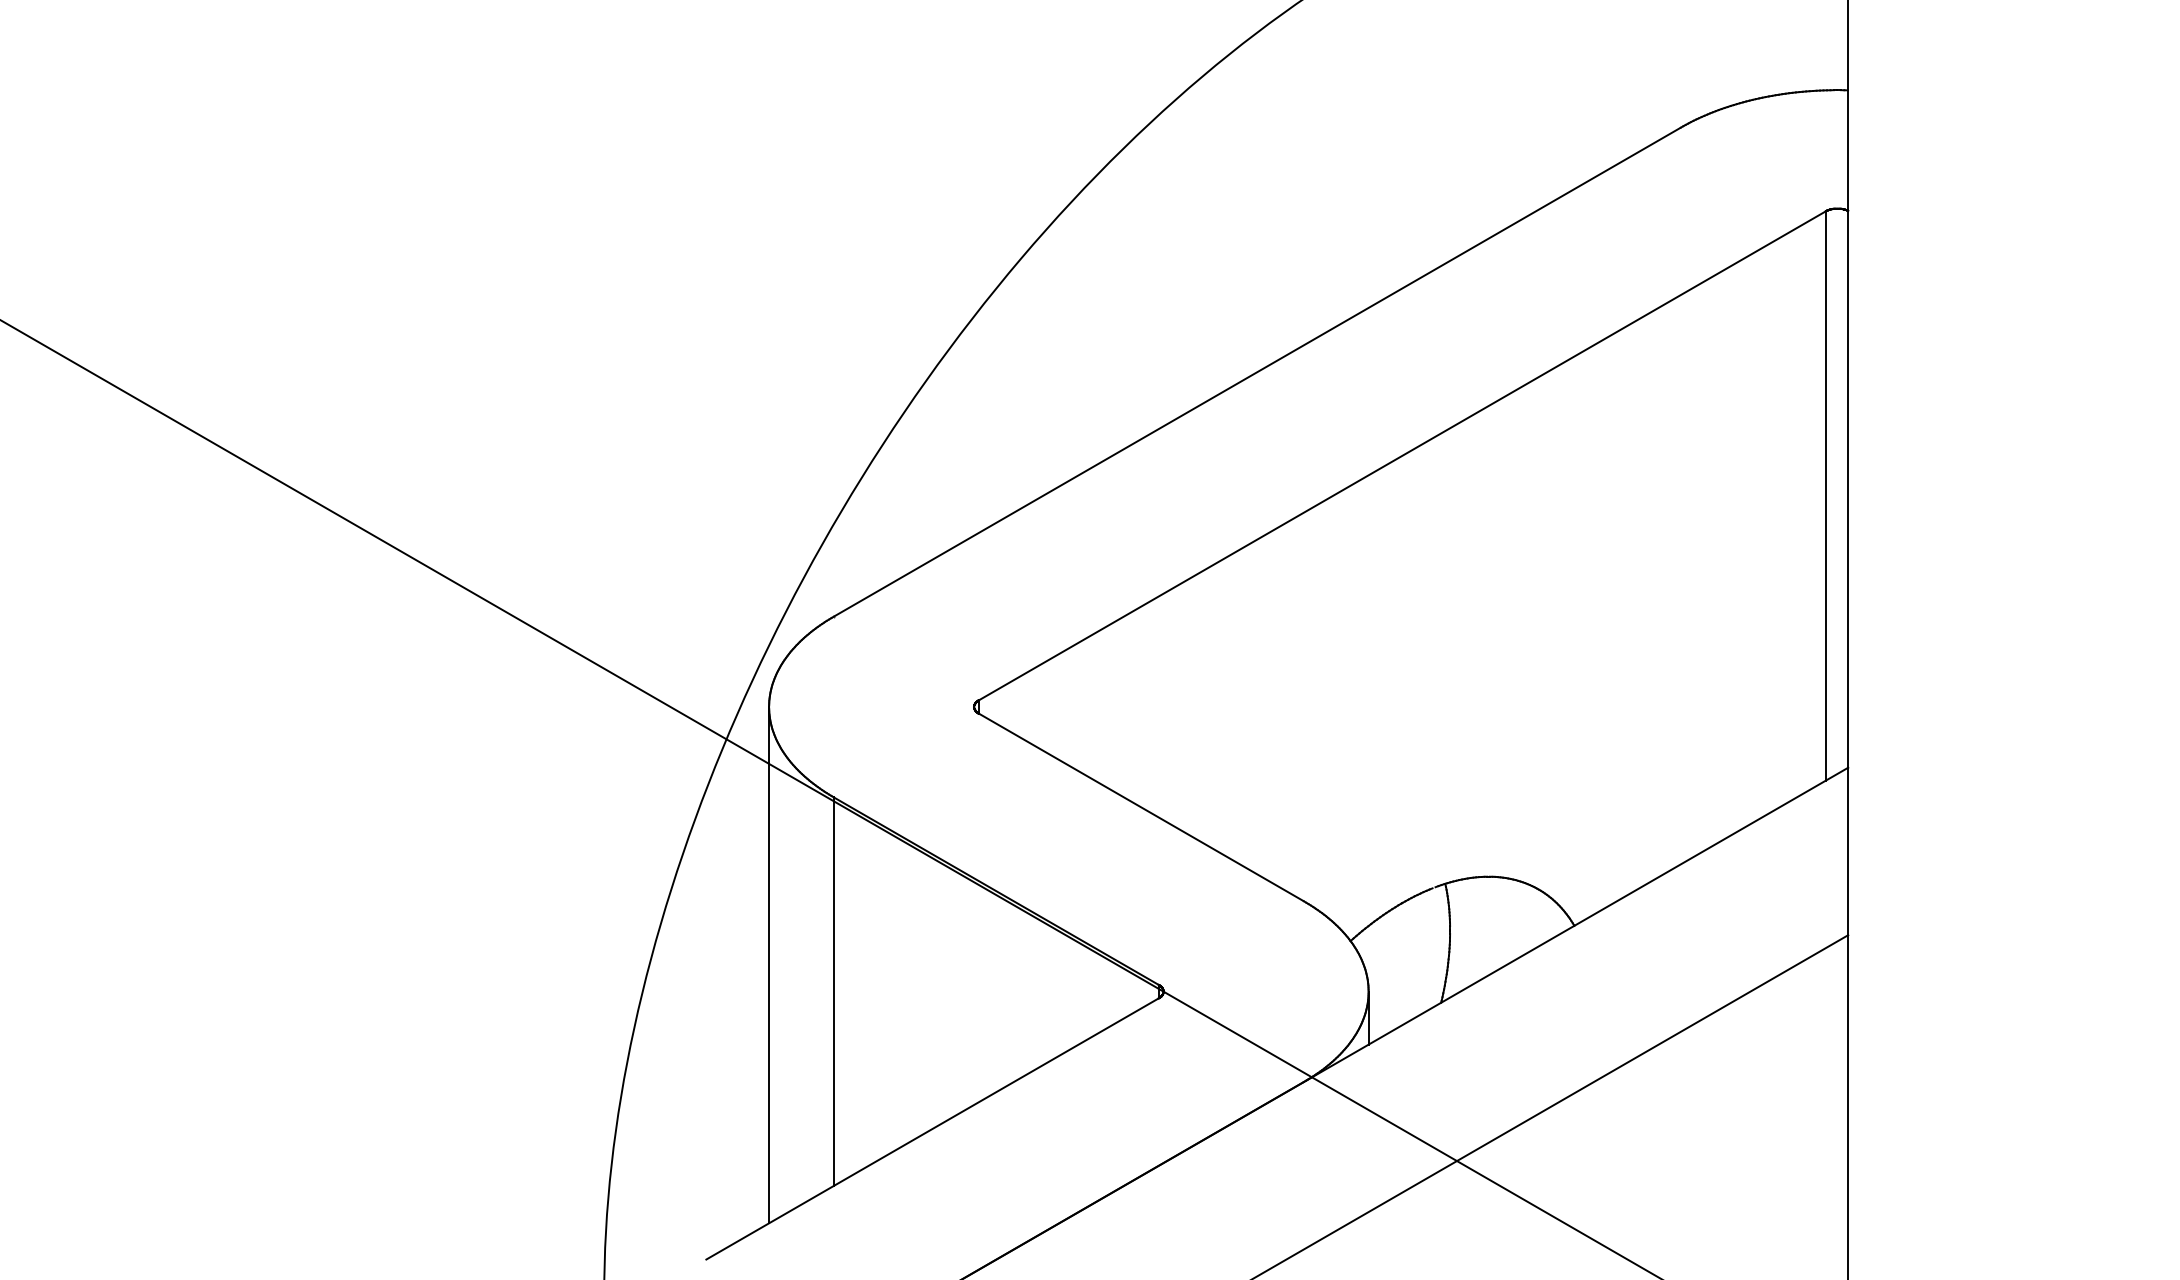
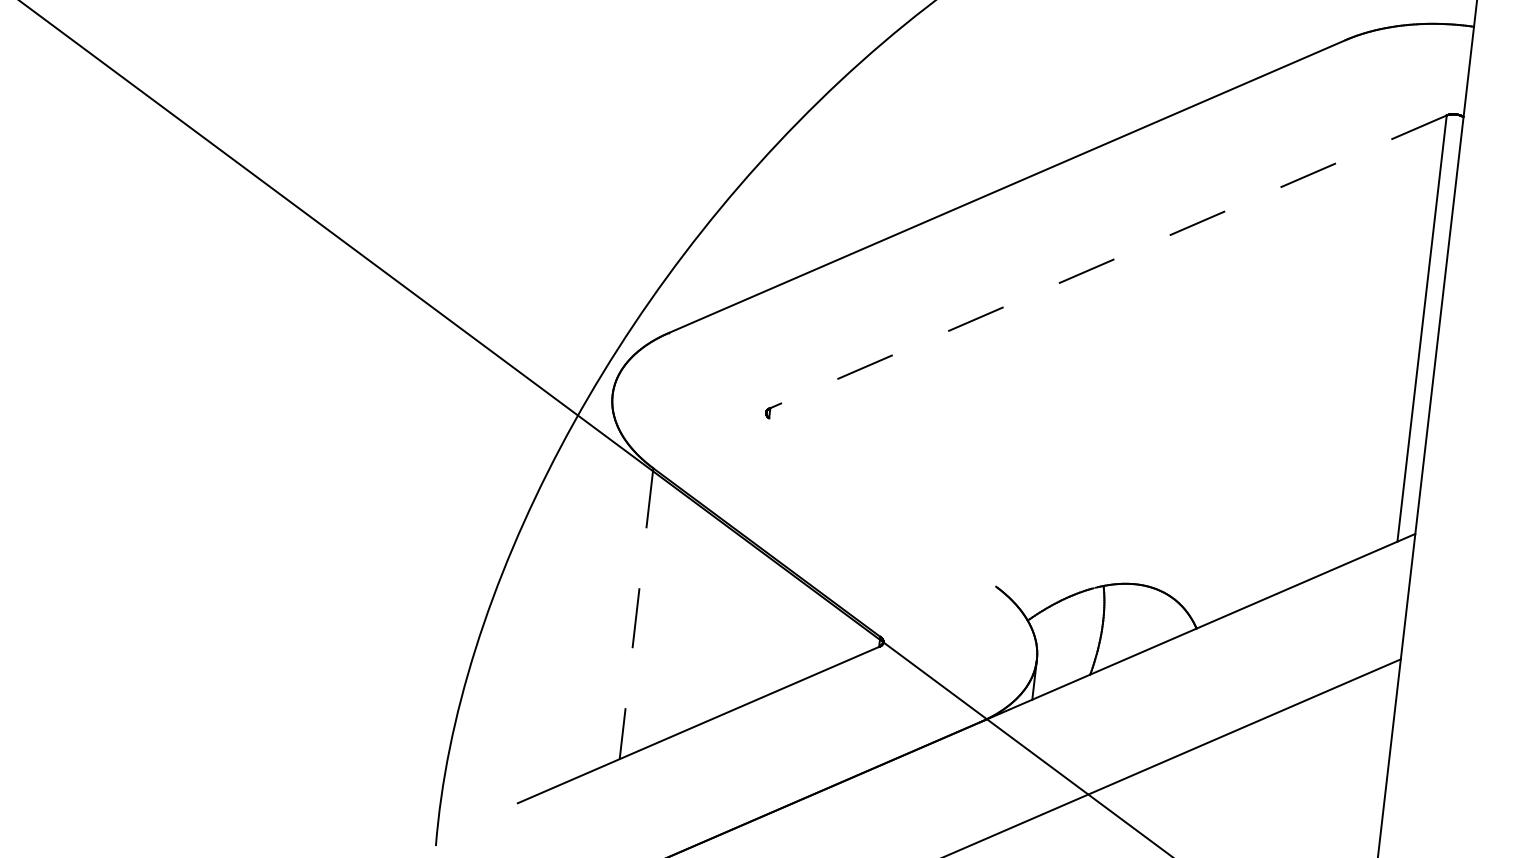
line: (1402, 455) -> (1108, 261), solid -> dashed
line: (1140, 807) -> (882, 502), removed
line: (769, 965) -> (590, 588), removed
line: (833, 992) -> (636, 614), solid -> dashed

